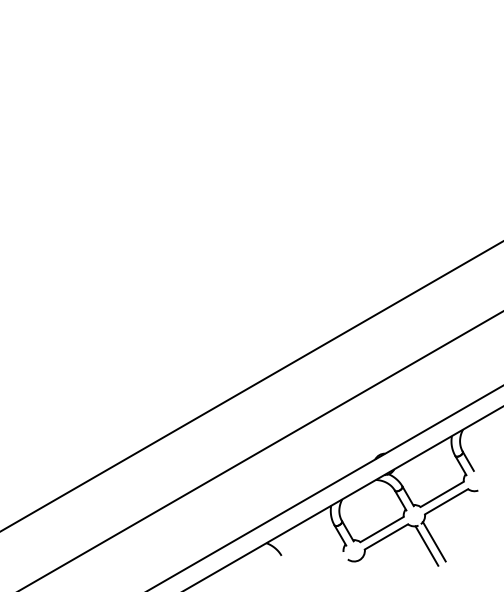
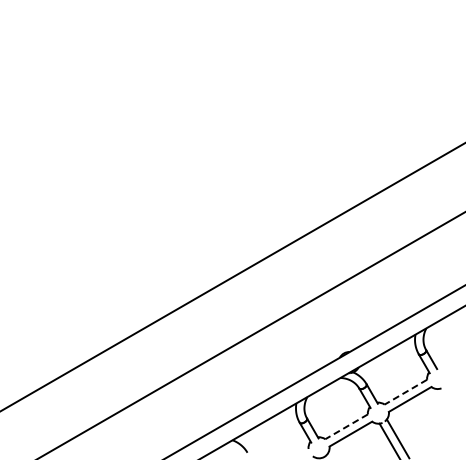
line: (442, 494) -> (406, 392), solid -> dashed
line: (381, 529) -> (346, 426), solid -> dashed

